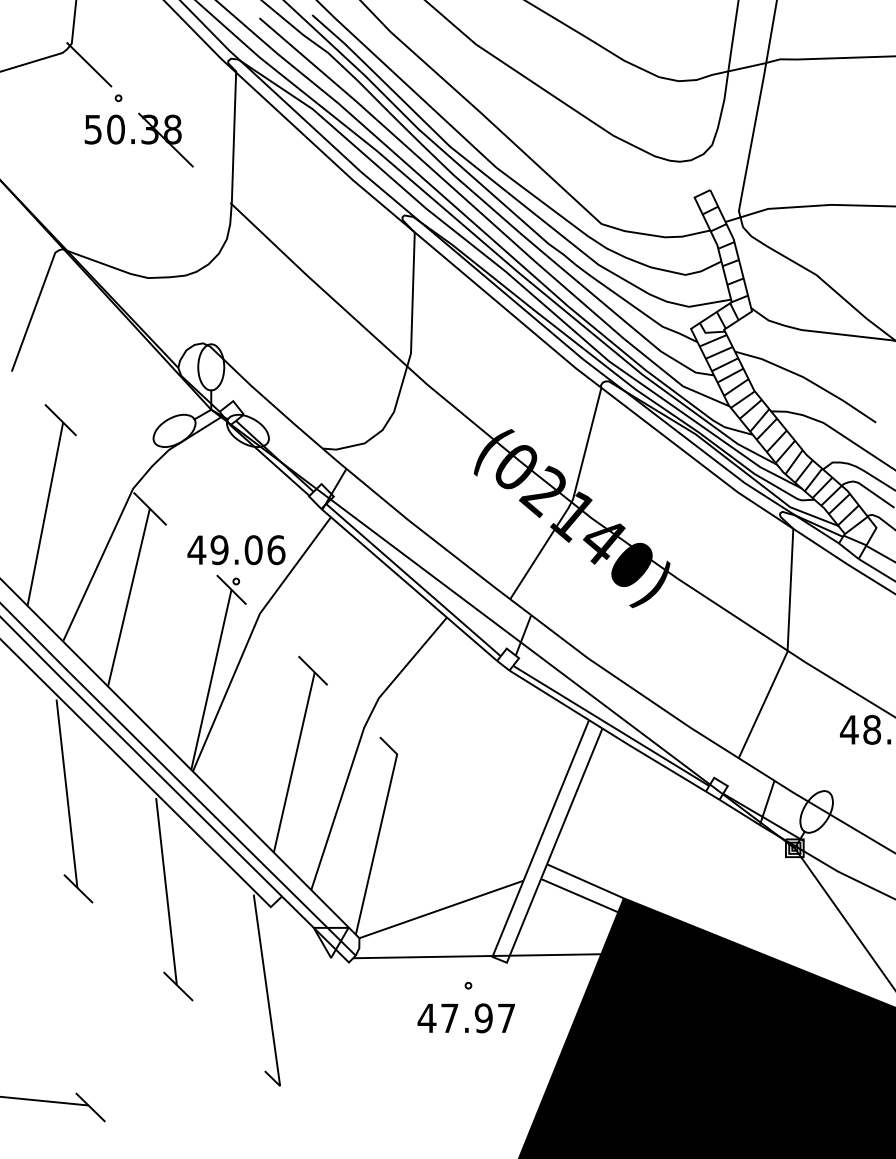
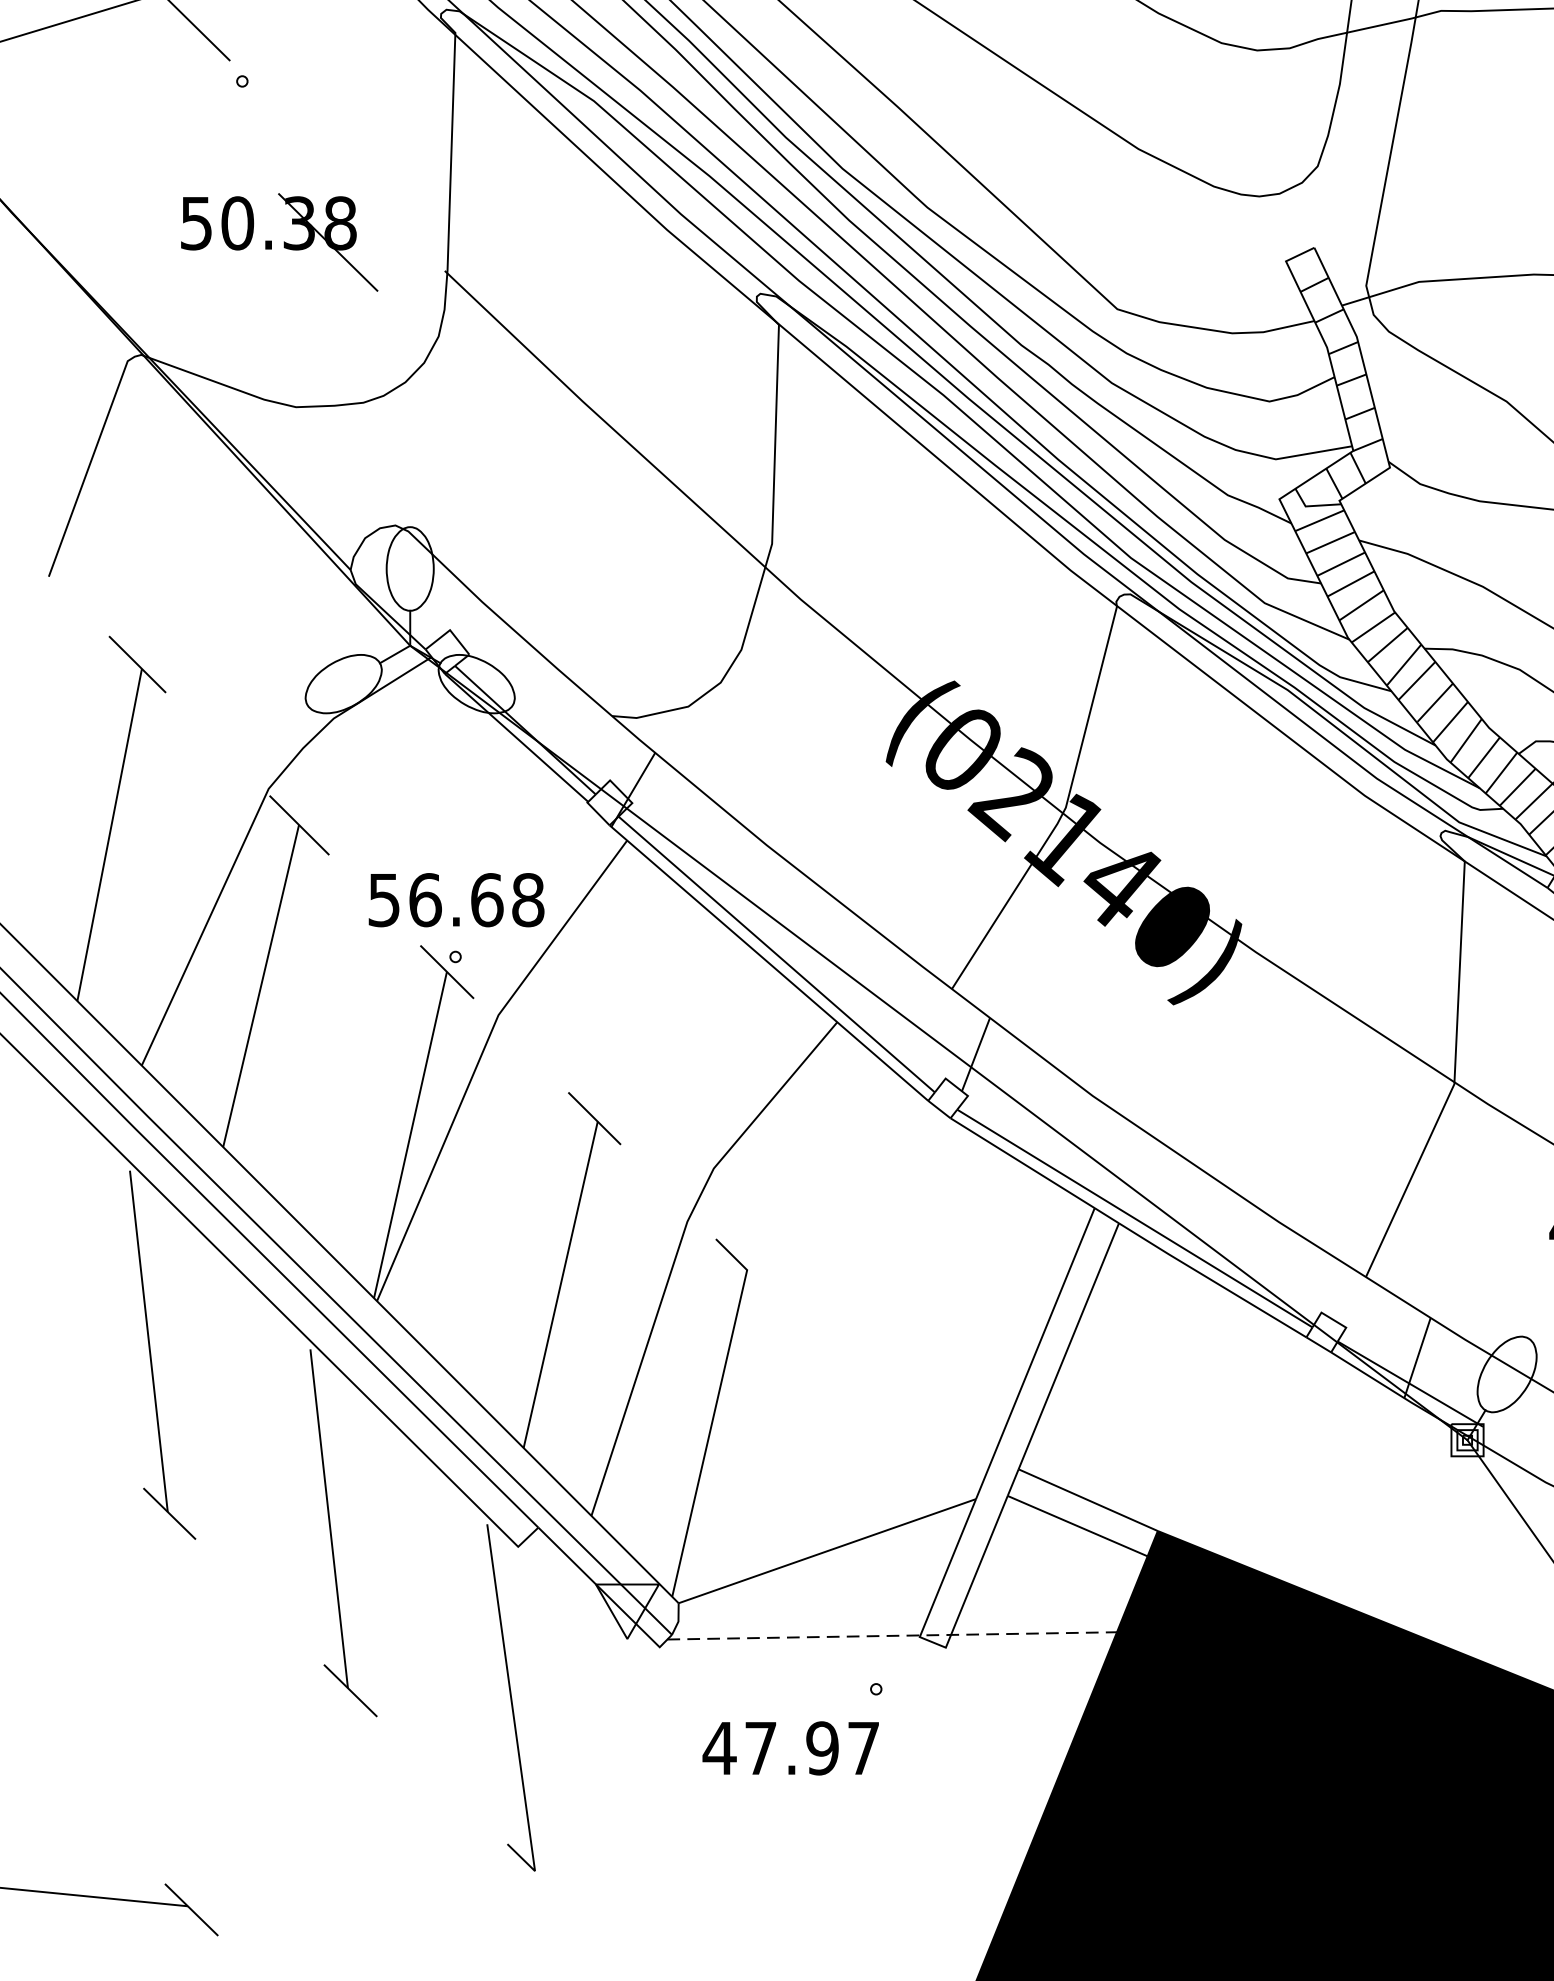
part: (138, 139) -> (278, 241), moved
text: (236, 550) -> (455, 900), 49.06 -> 56.68
line: (477, 956) -> (892, 1636), solid -> dashed
text: (465, 1018) -> (789, 1748), moved

